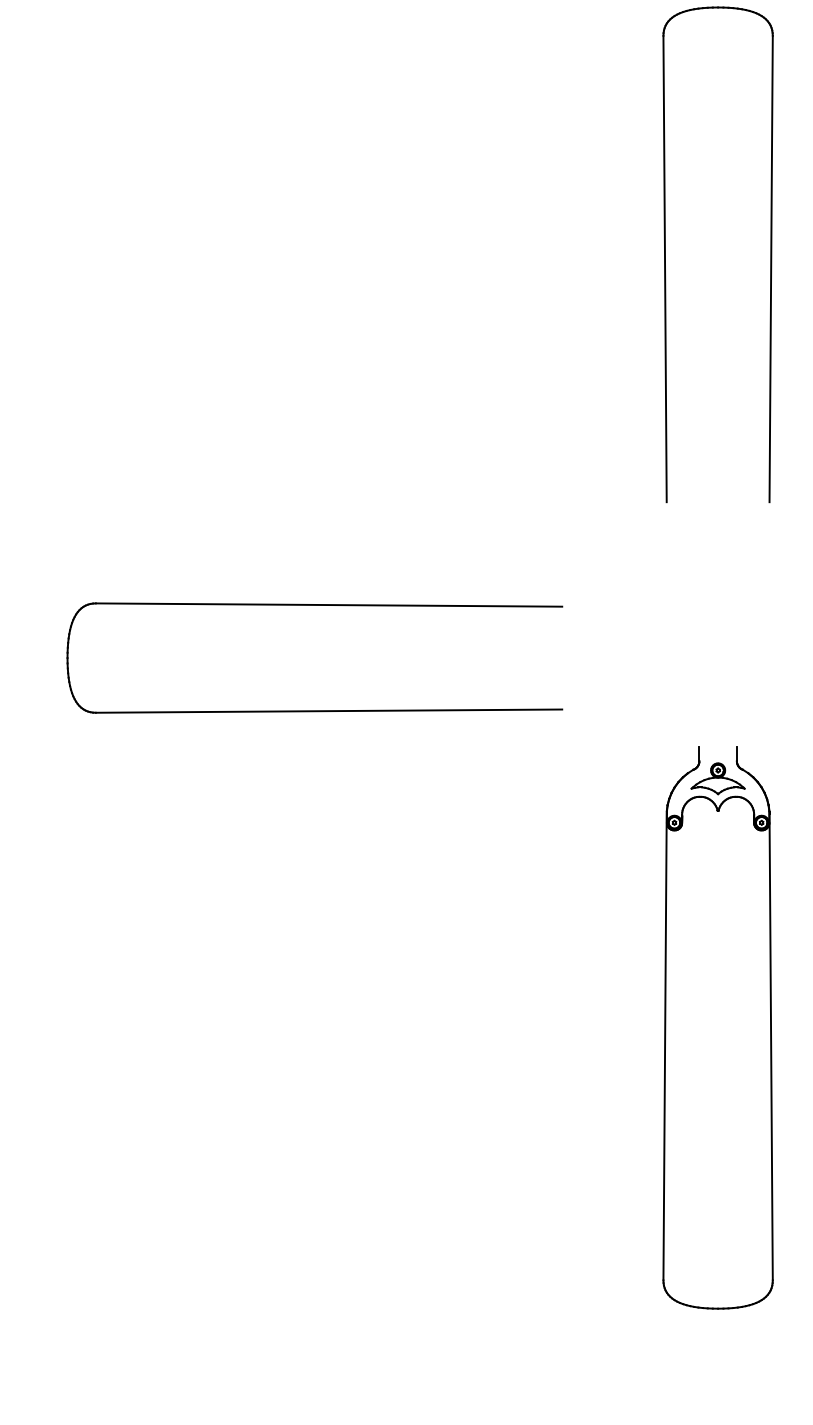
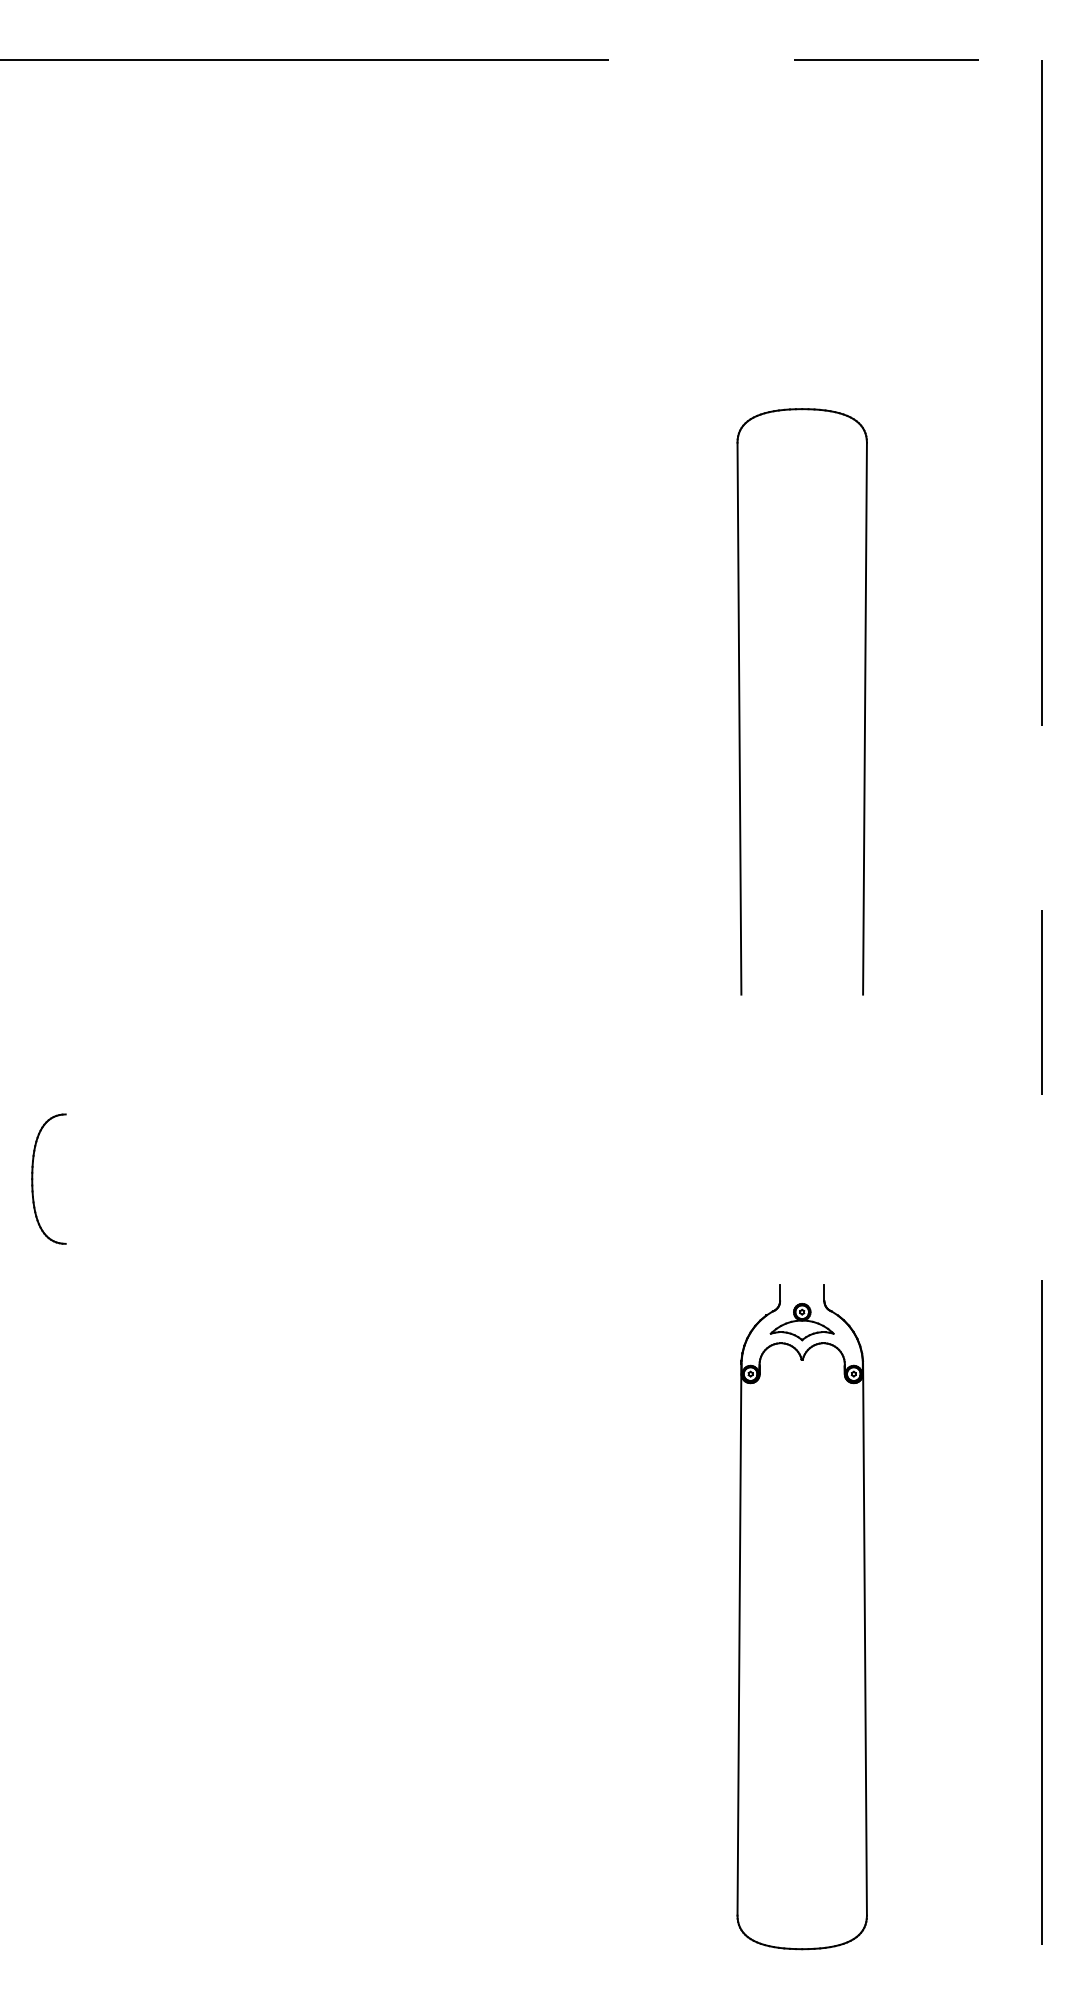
line: (328, 605) -> (341, 1116), removed
line: (328, 710) -> (341, 1241), removed

